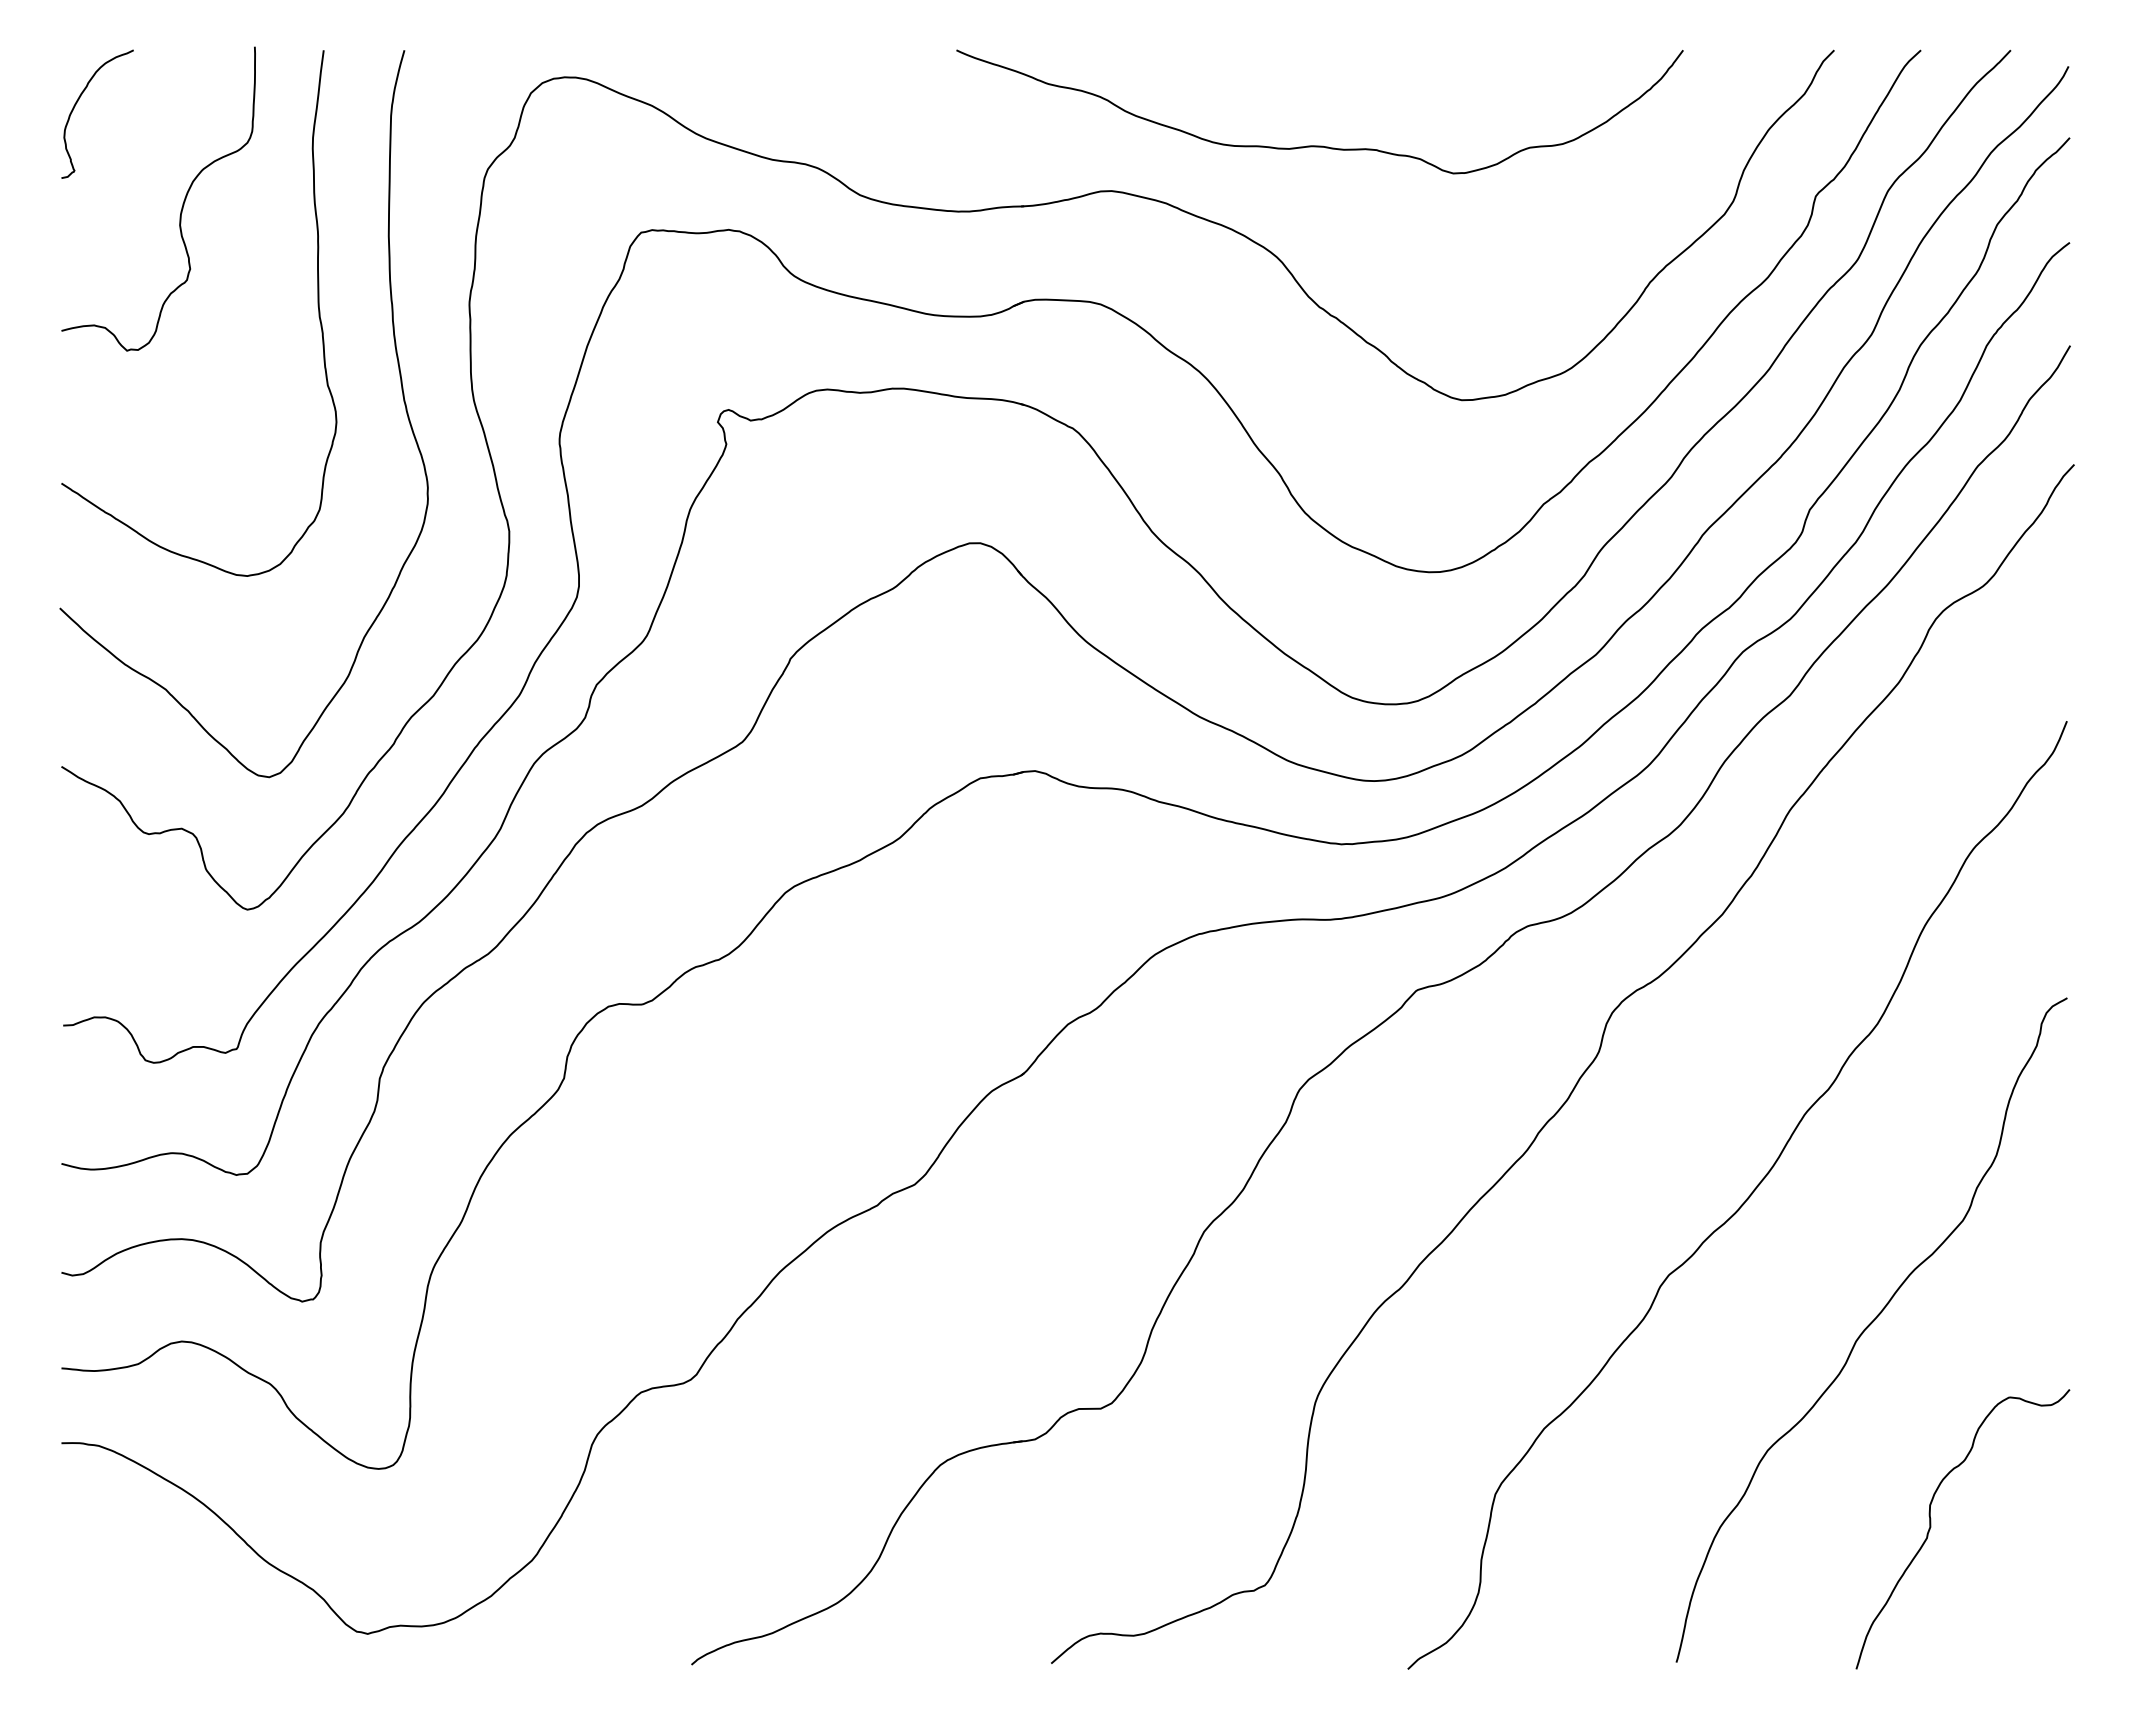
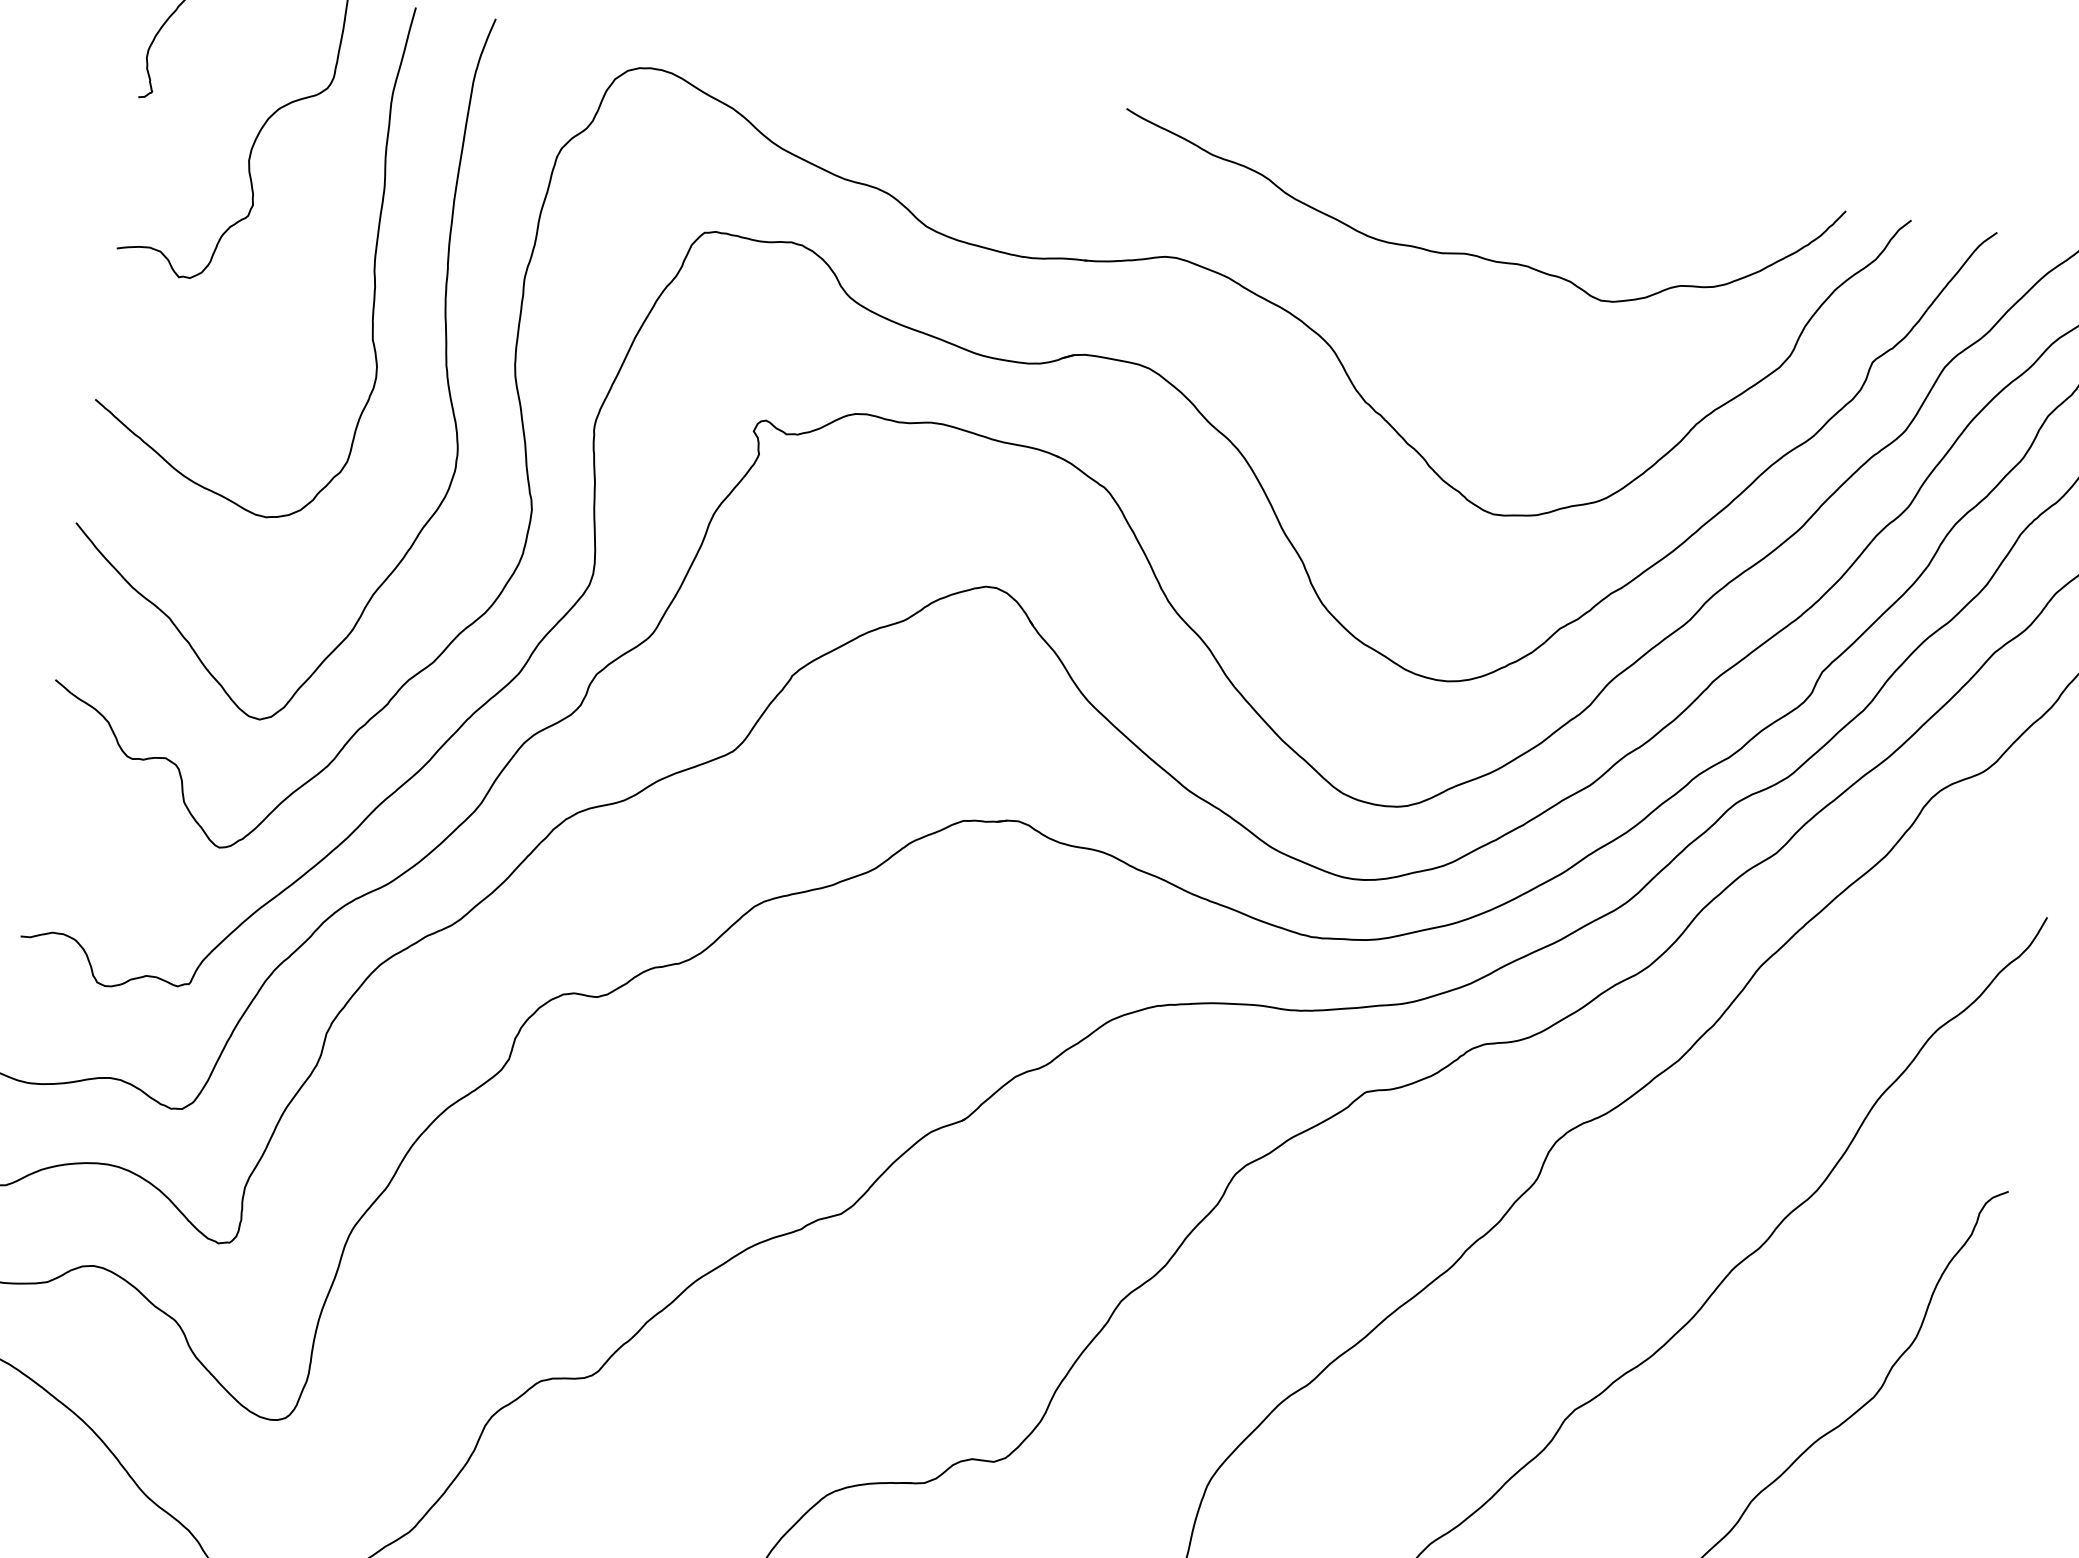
curve: (1319, 145) -> (1472, 254), moved

